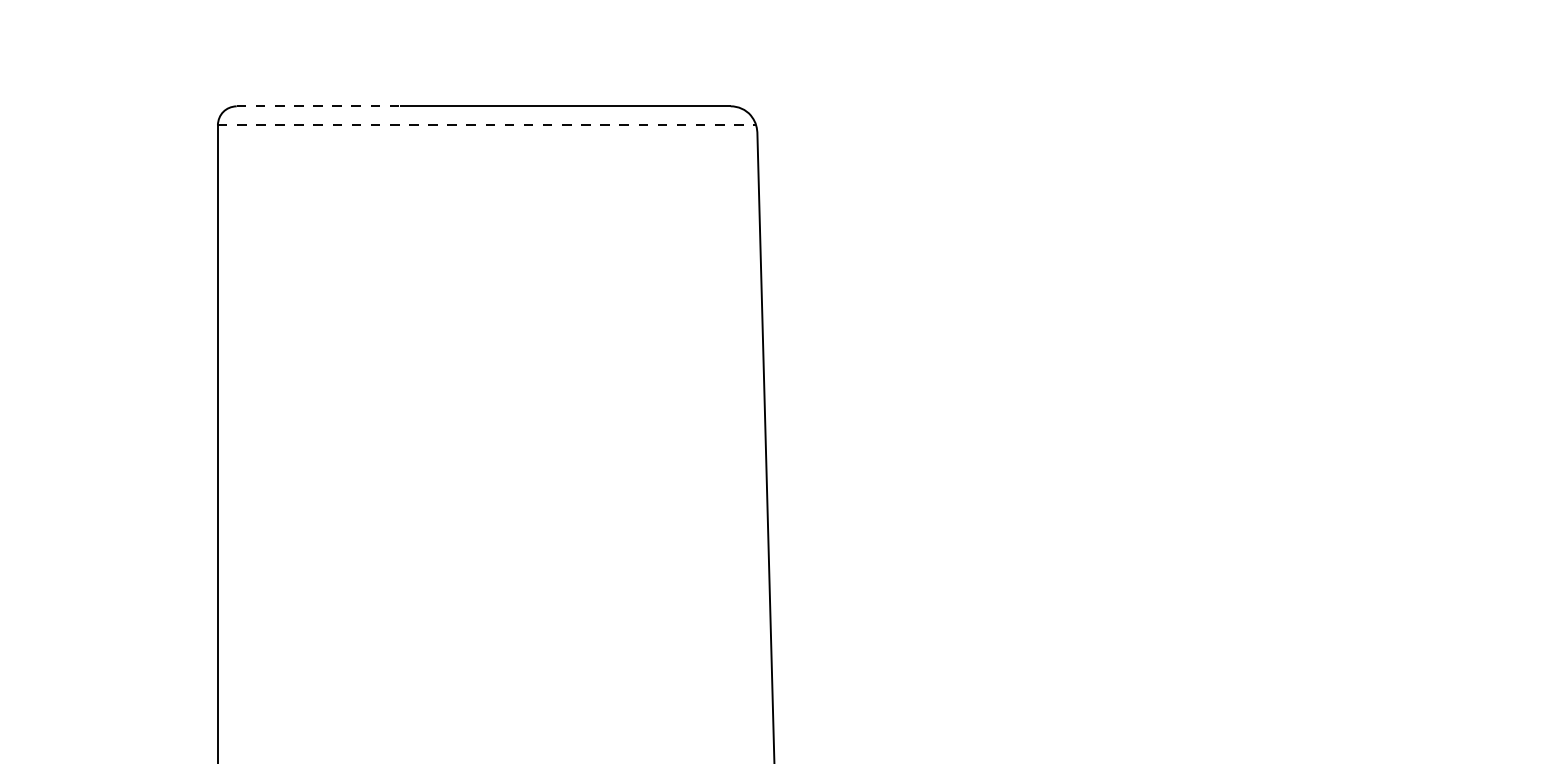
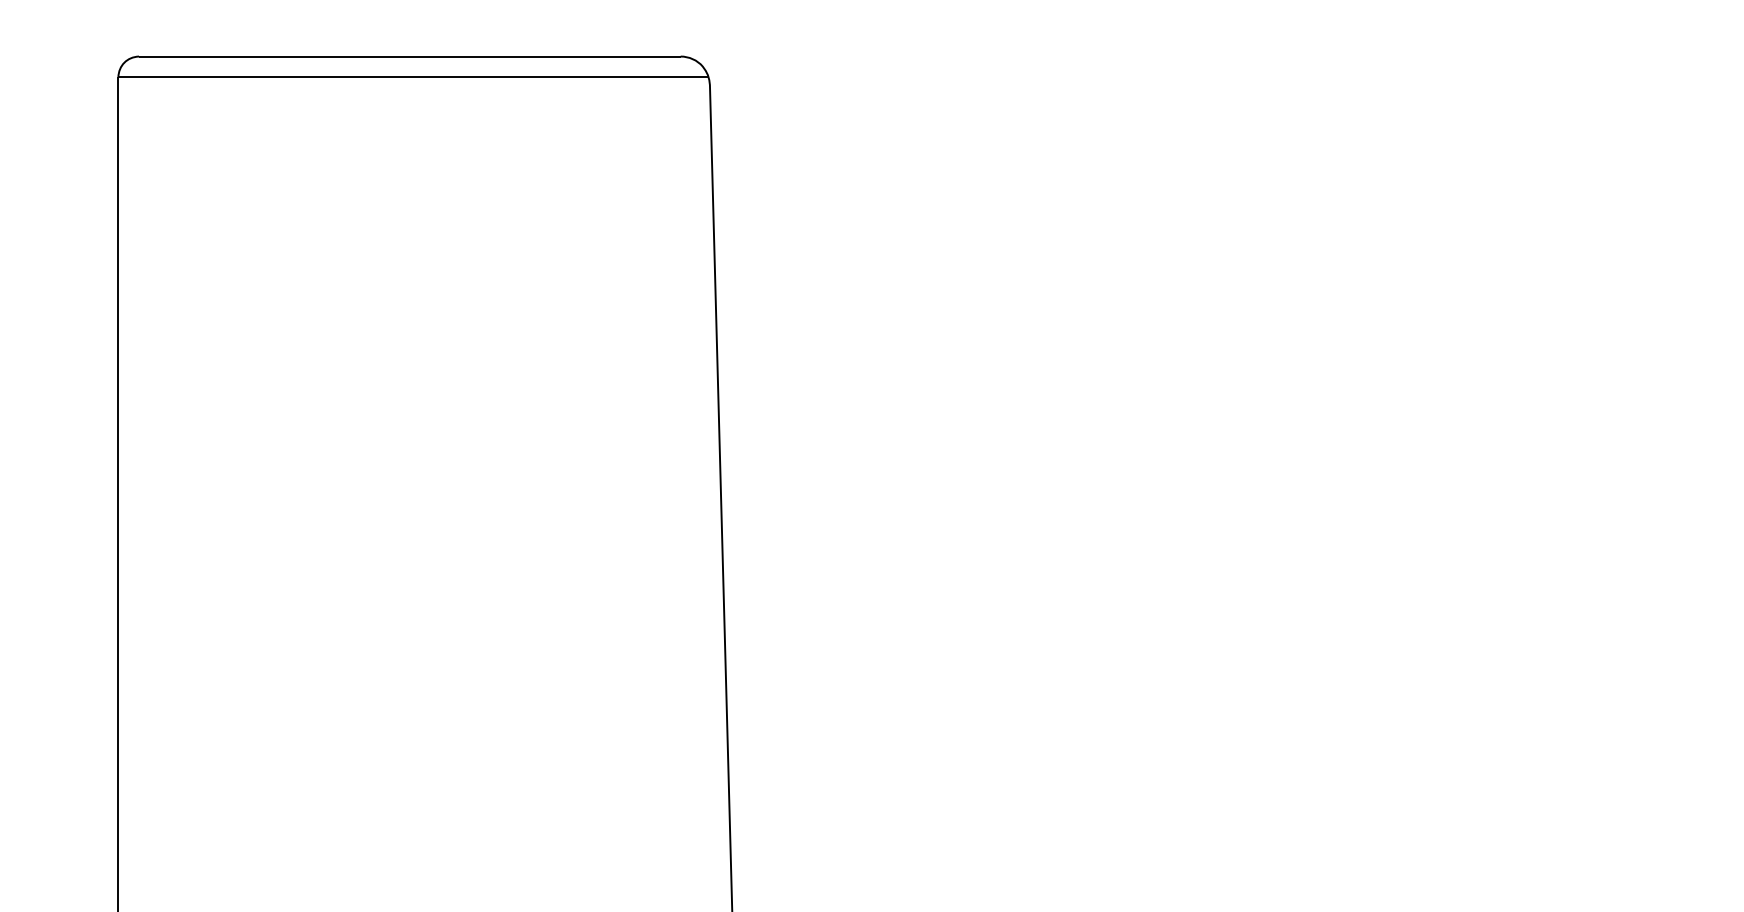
line: (318, 106) -> (228, 56), dashed -> solid
line: (487, 125) -> (413, 77), dashed -> solid

